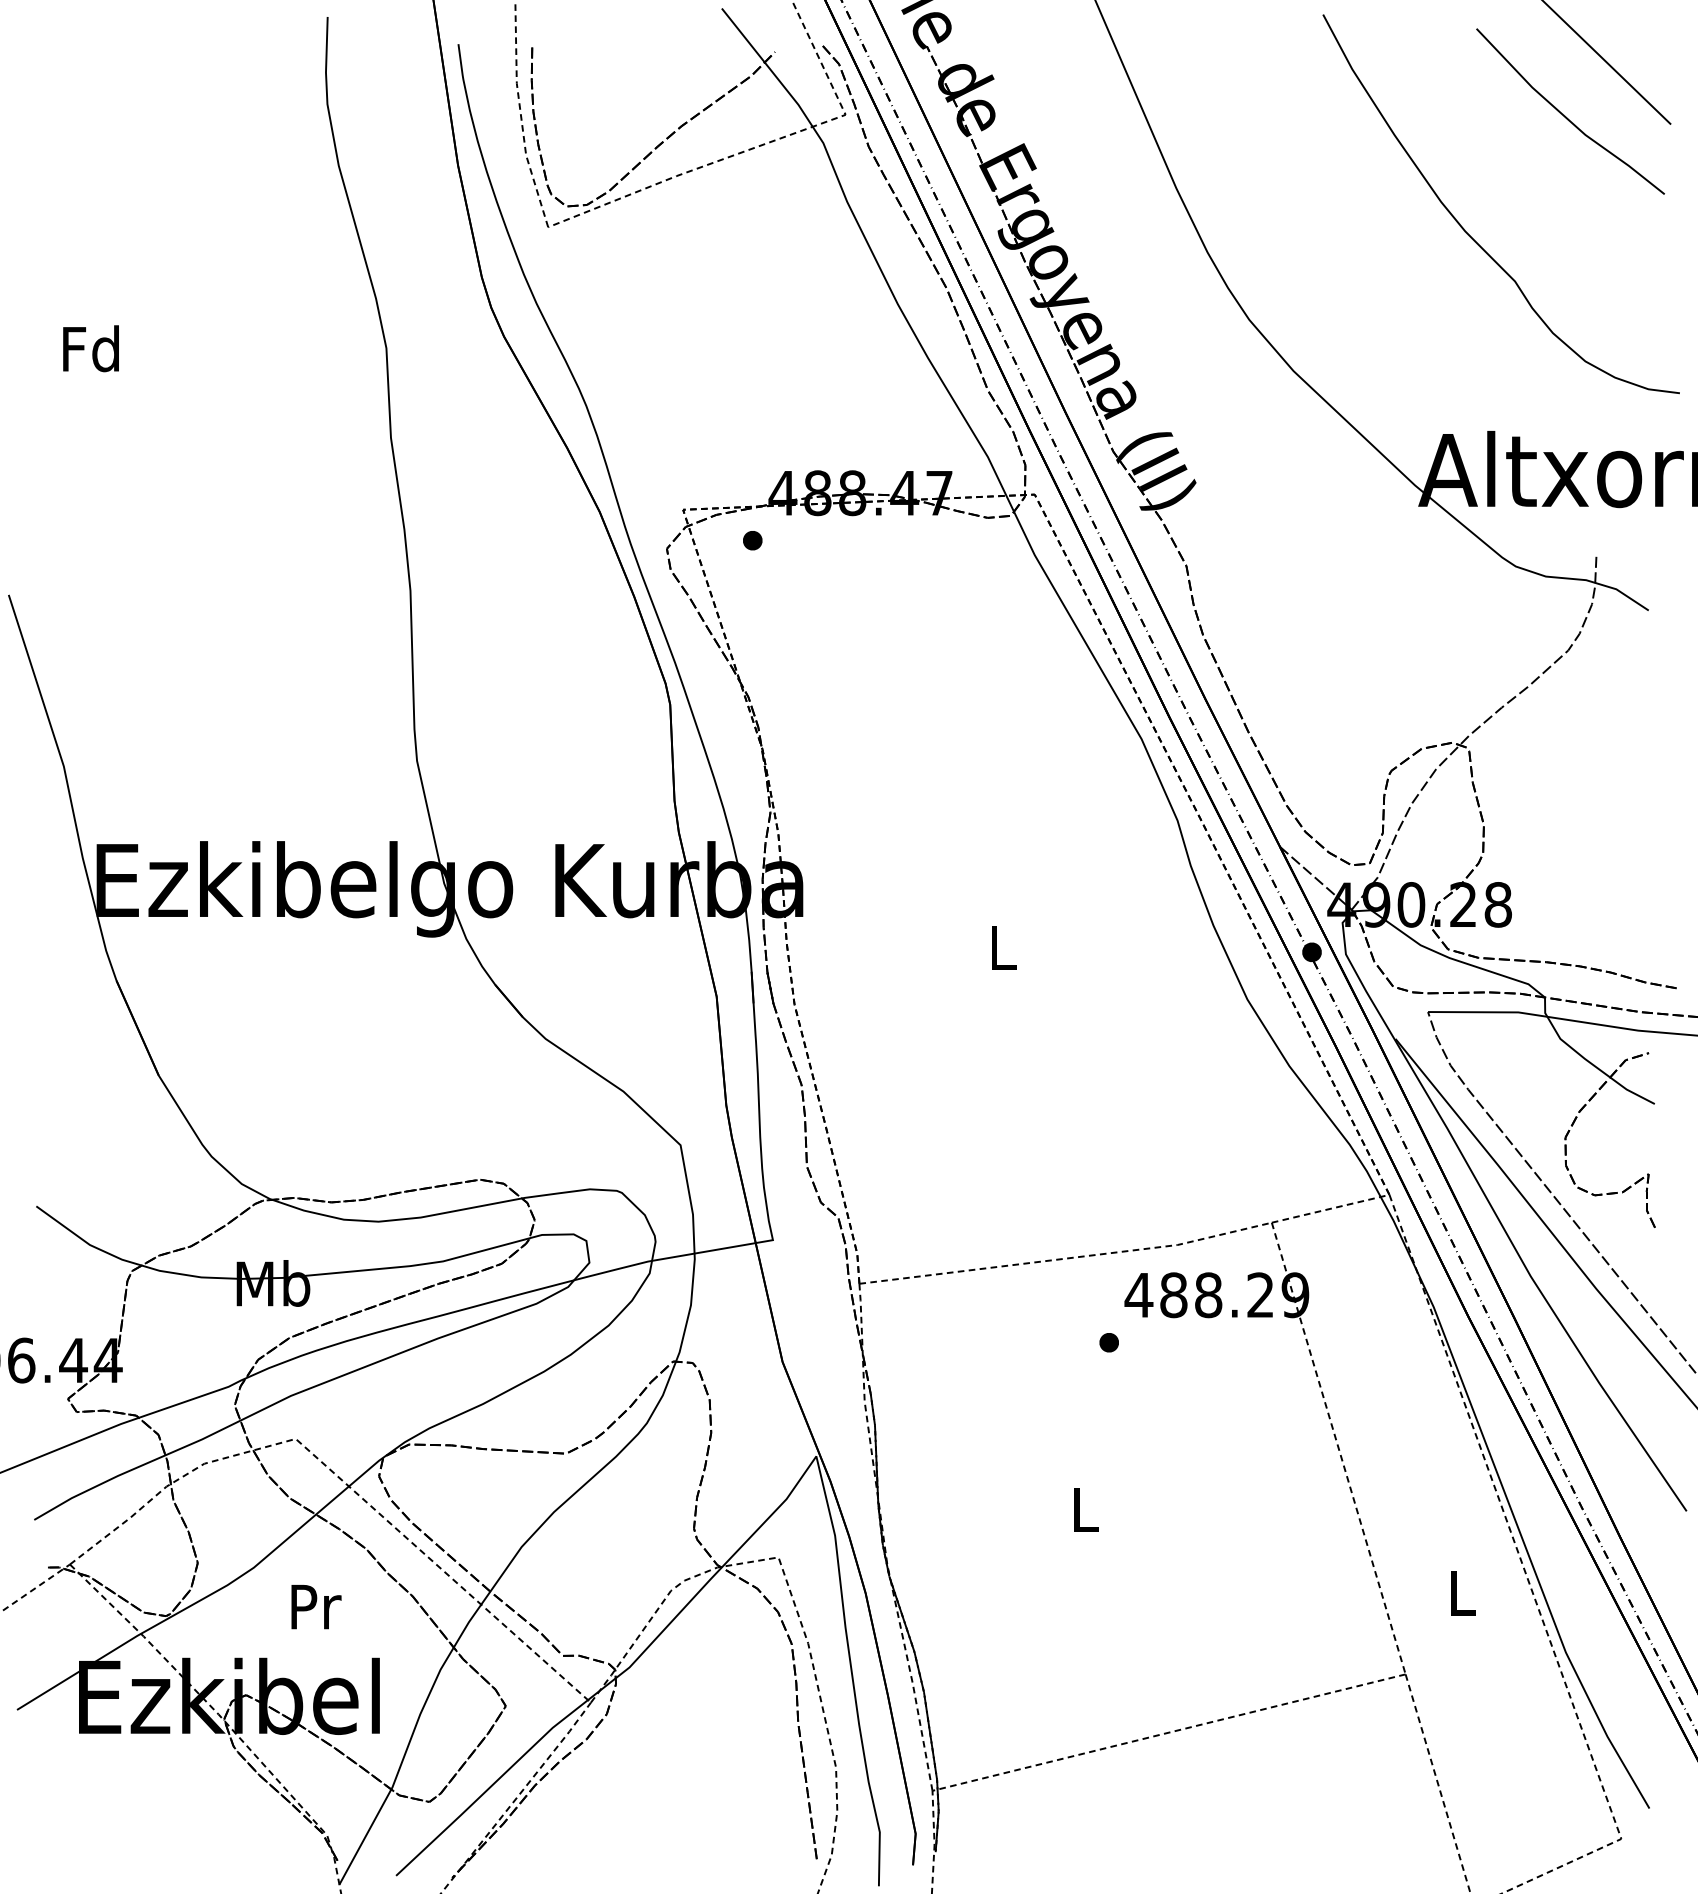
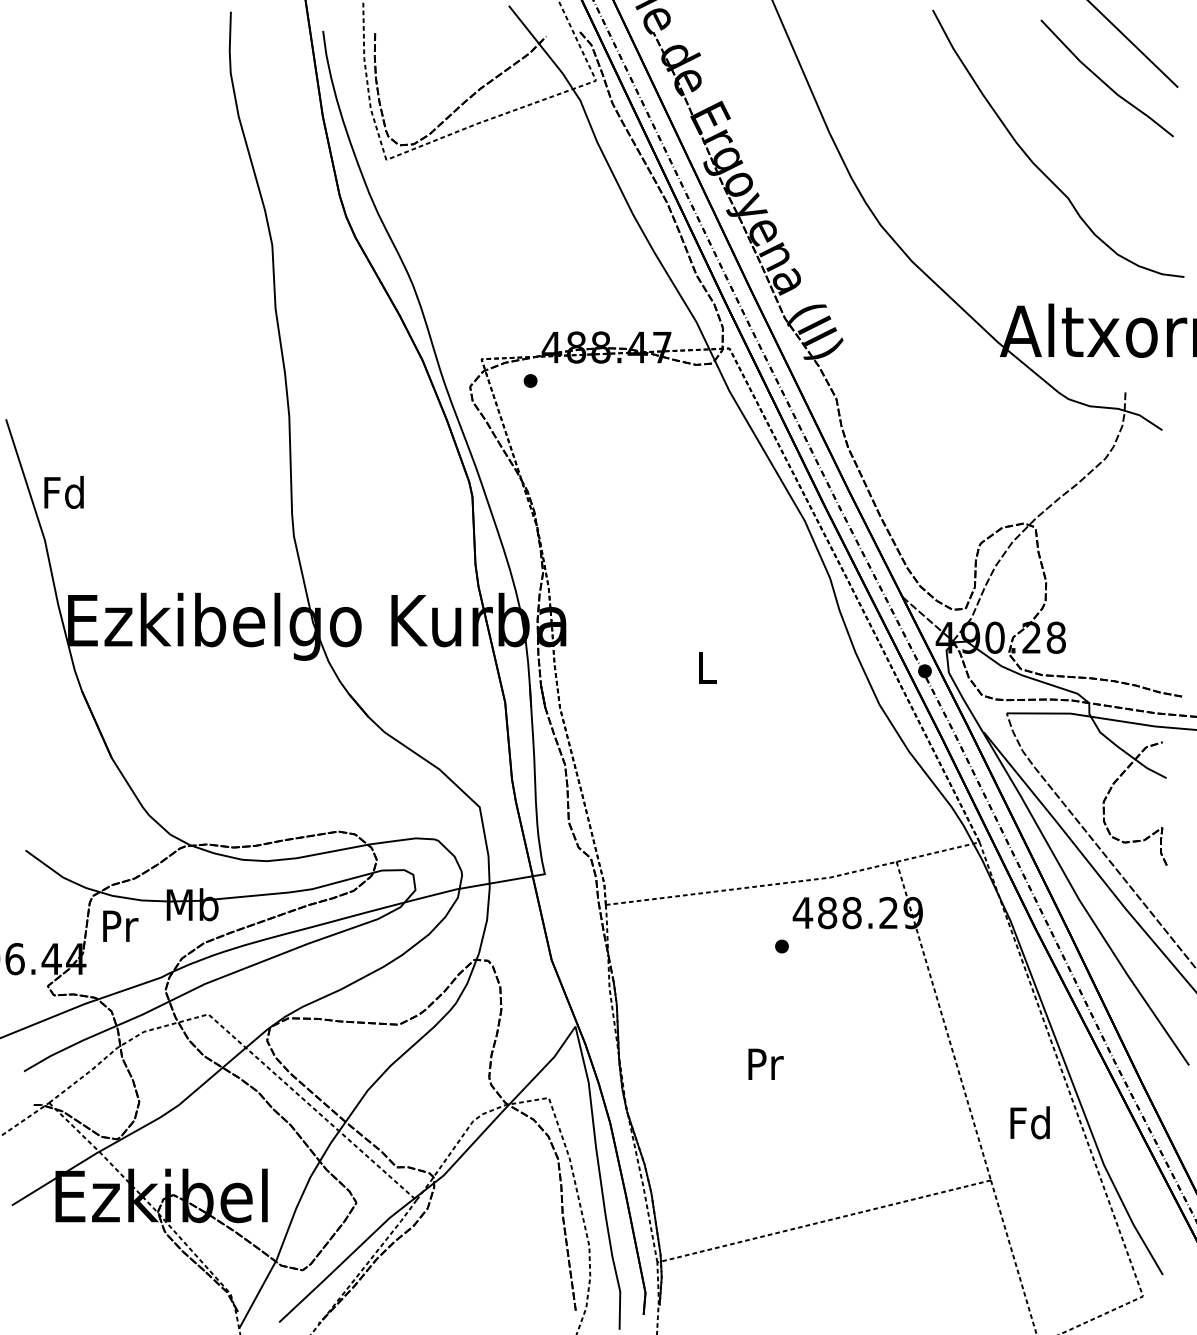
text: (90, 348) -> (63, 492), moved
text: (1086, 1509) -> (765, 1064), L -> Pr
text: (1461, 1592) -> (1030, 1122), L -> Fd
text: (316, 1607) -> (120, 926), moved

